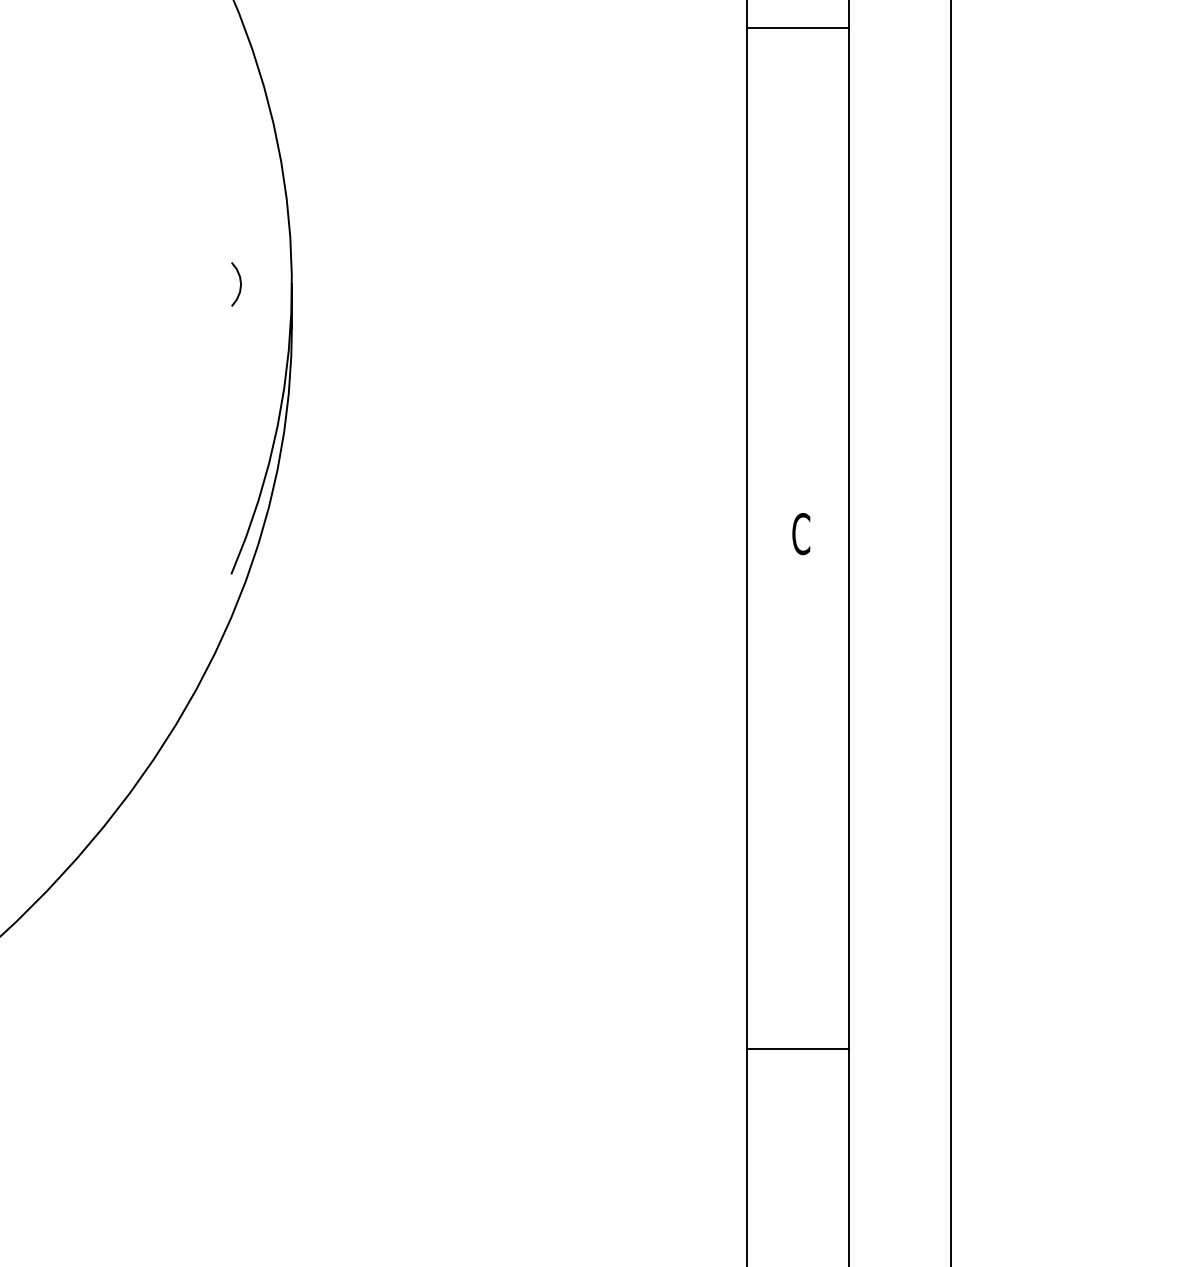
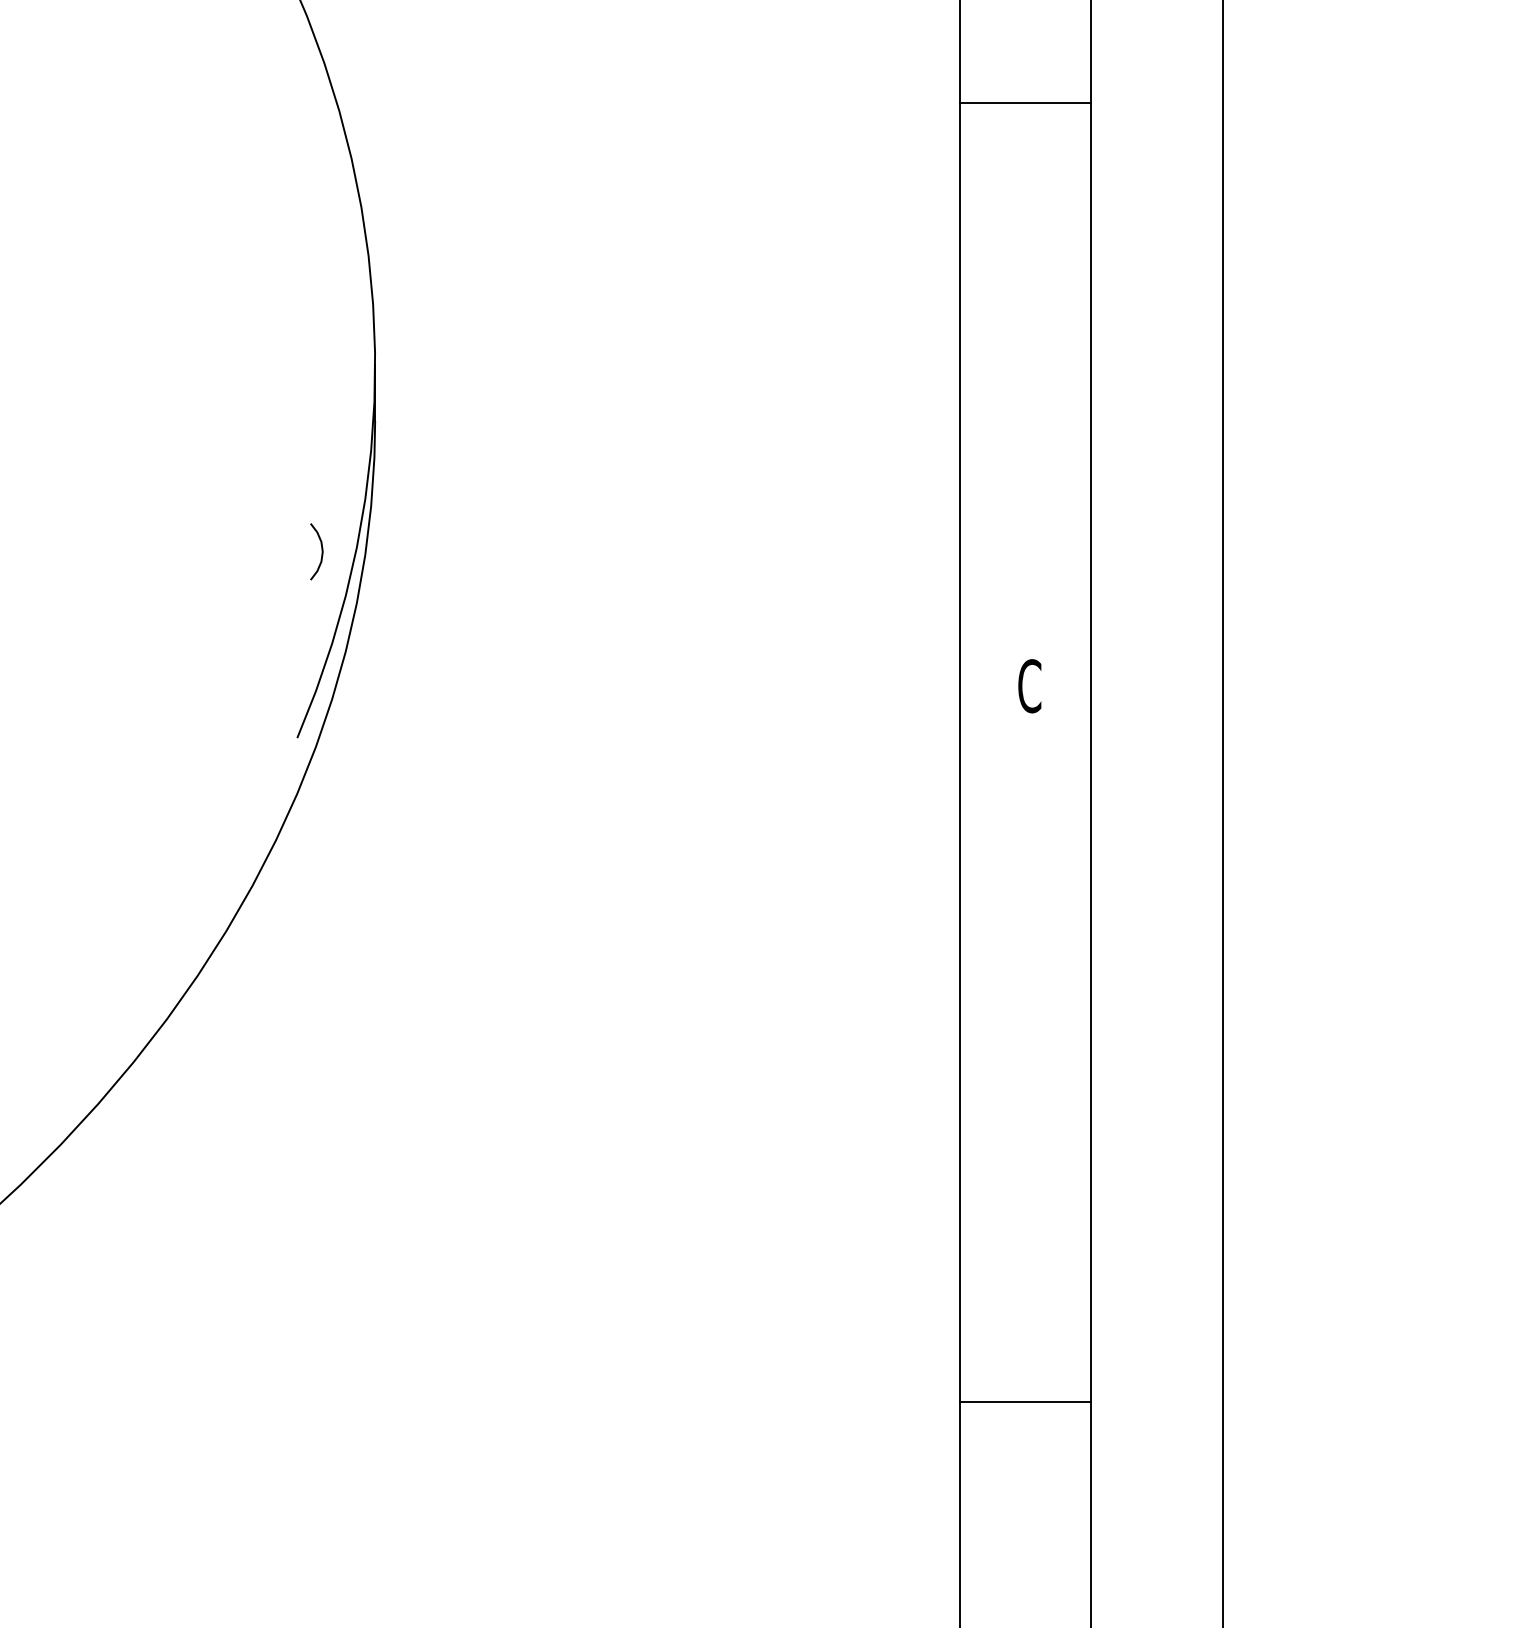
line: (798, 28) -> (1026, 103), moved
curve: (239, 282) -> (320, 549), moved
line: (798, 1049) -> (1026, 1402), moved

